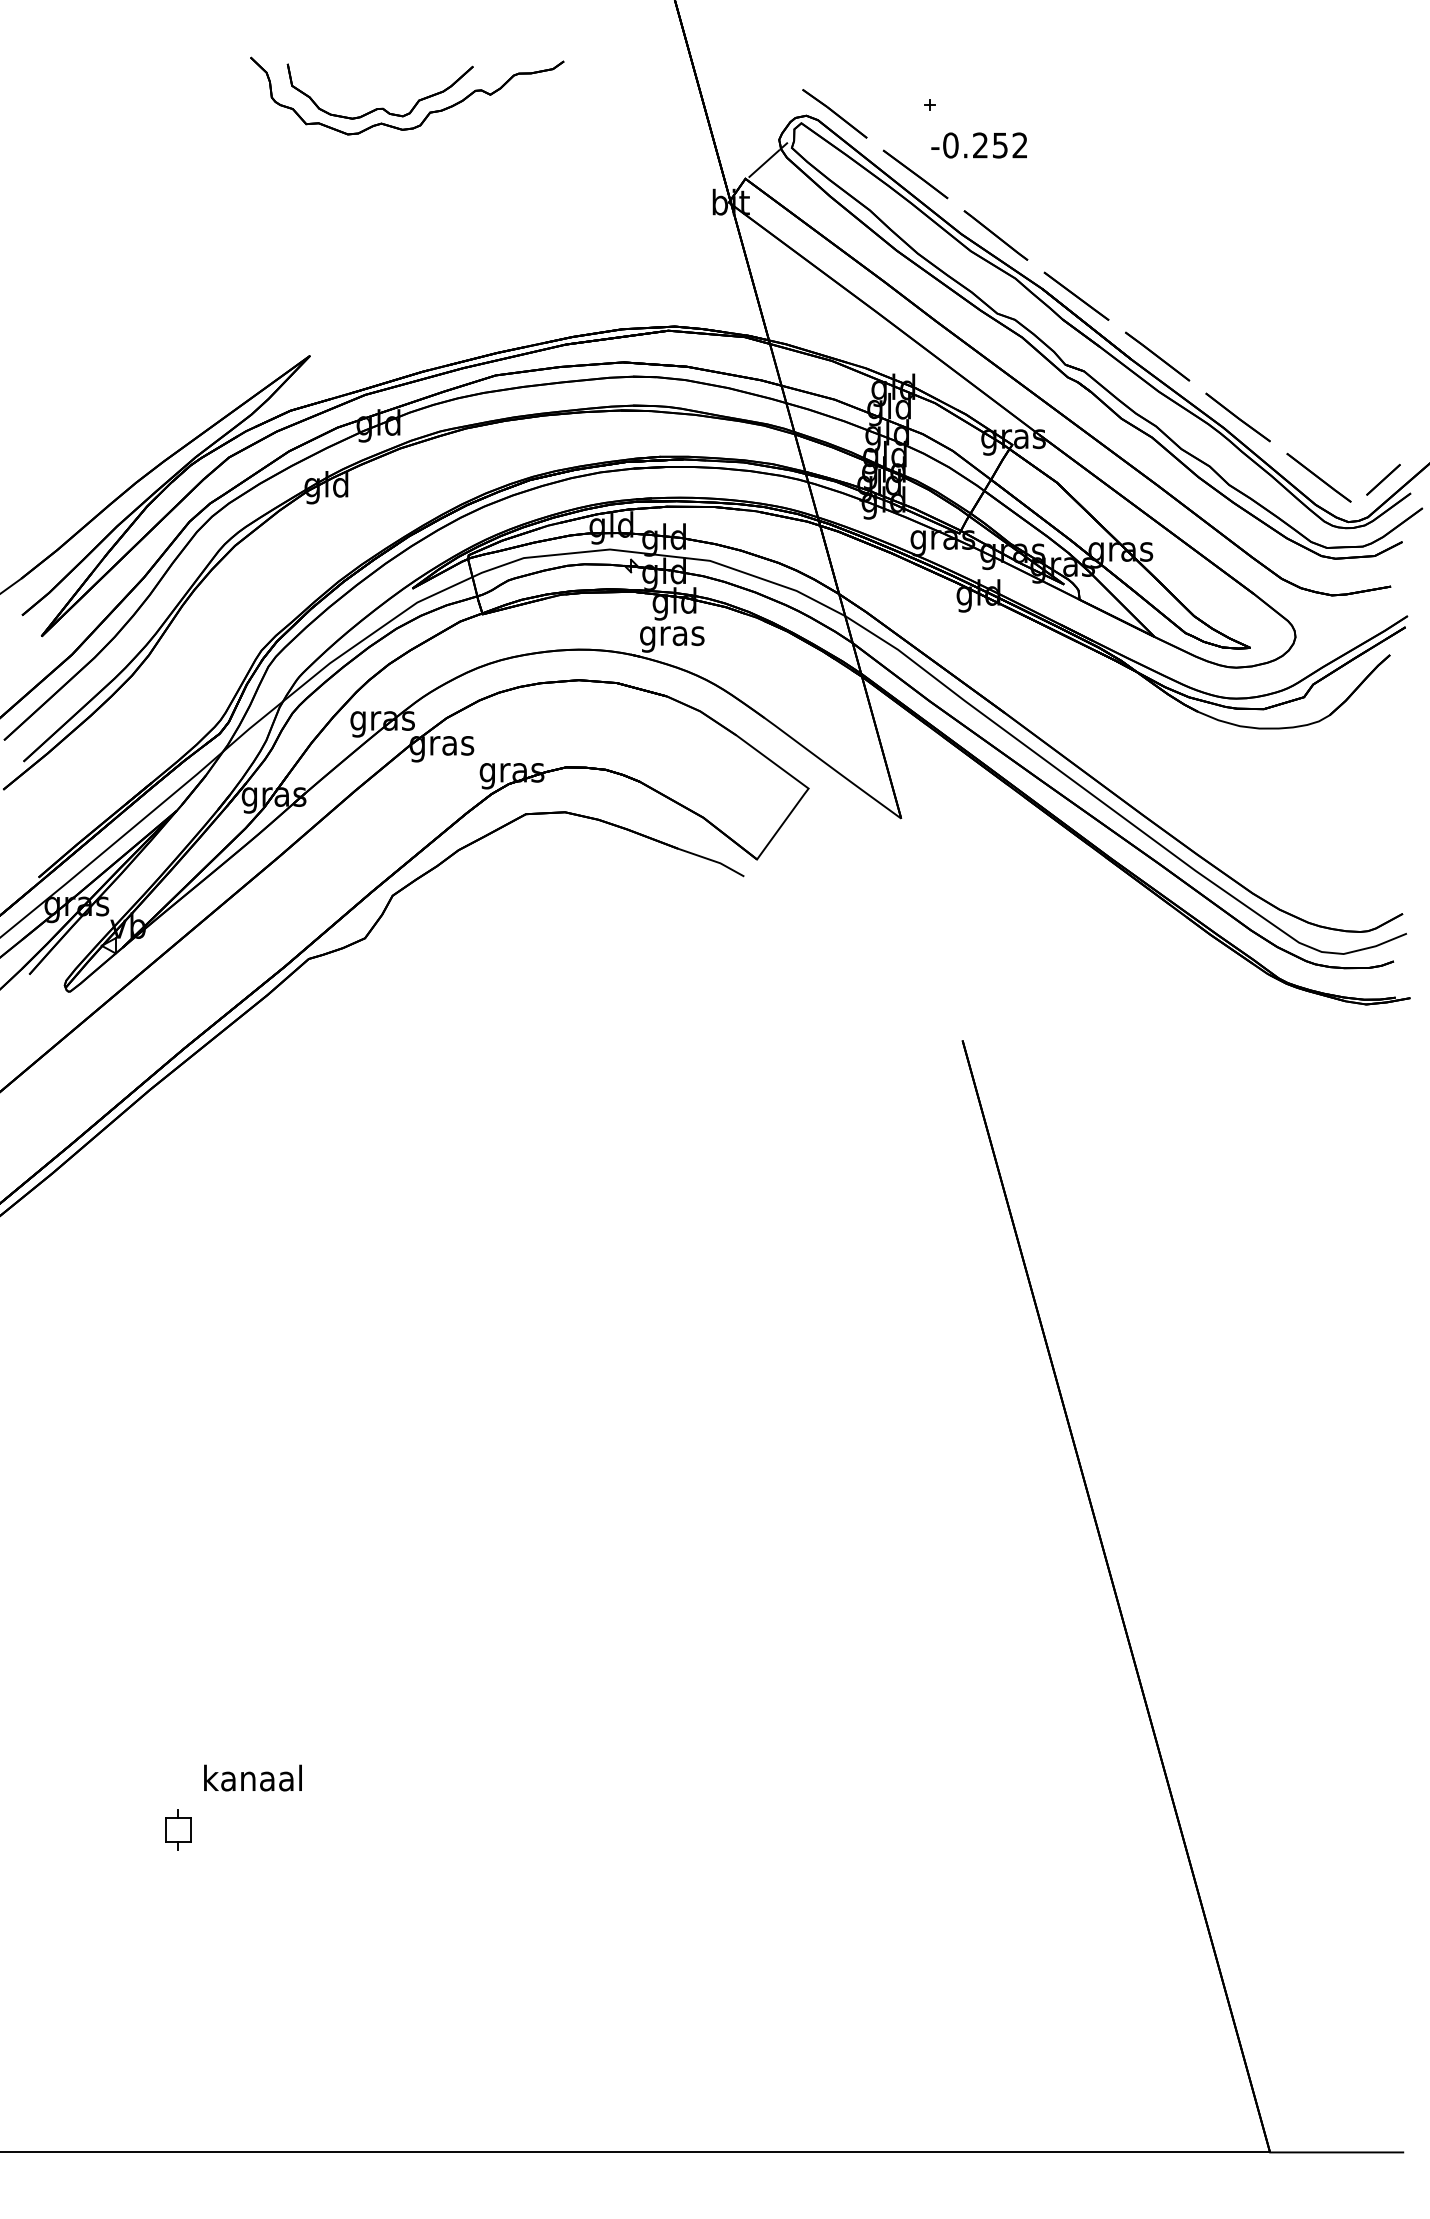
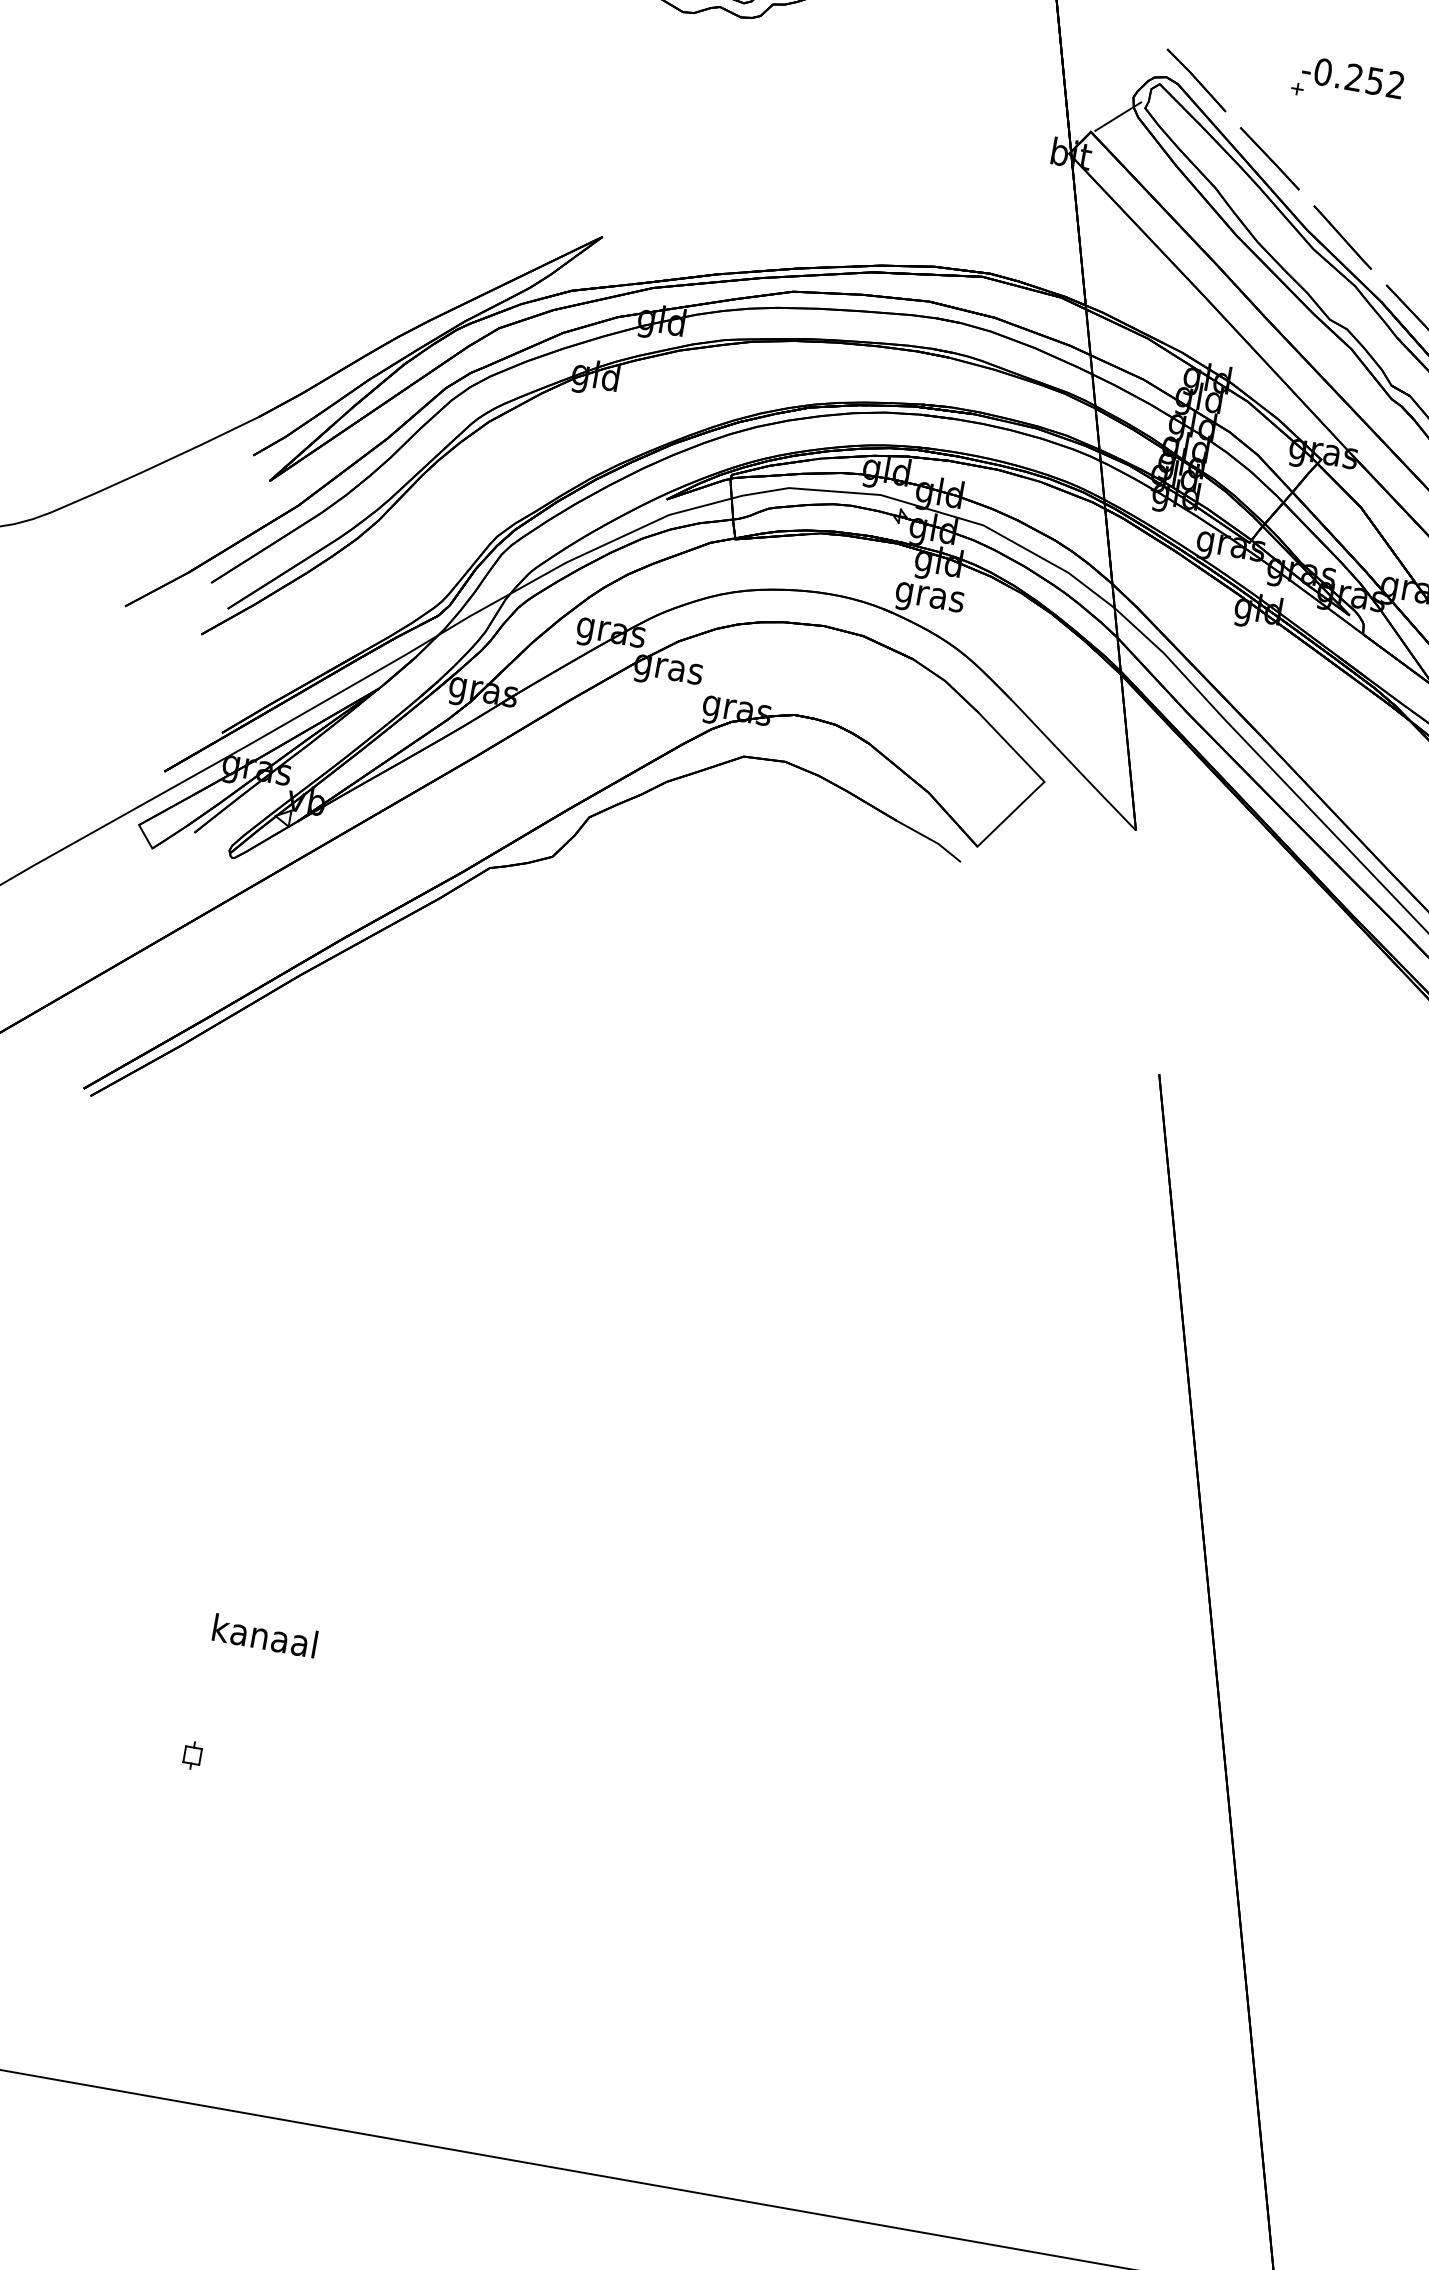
text: (978, 145) -> (1352, 77), moved
text: (252, 1777) -> (264, 1635), moved
part: (178, 1829) -> (192, 1755), size x0.62

